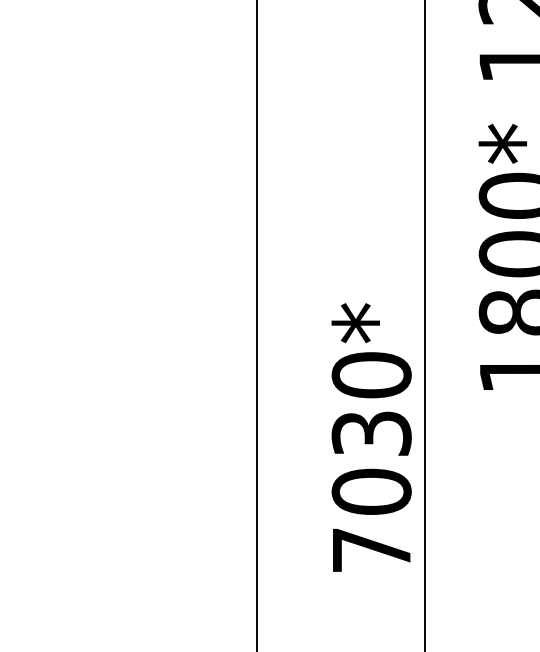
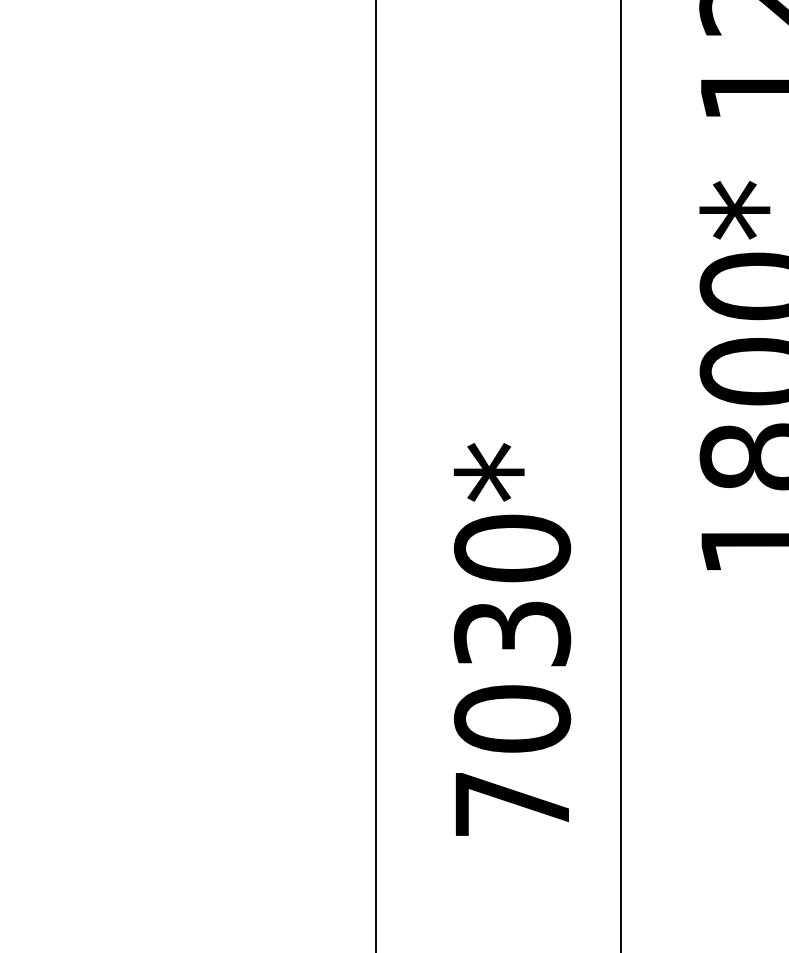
text: (371, 437) -> (512, 639), moved

